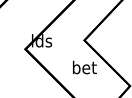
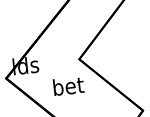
text: (84, 67) -> (68, 86), moved

